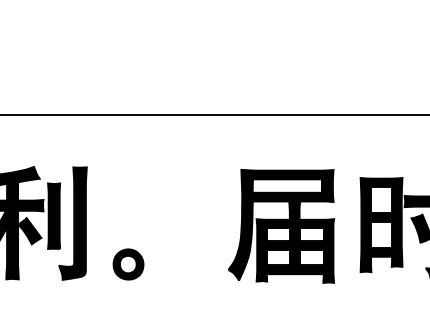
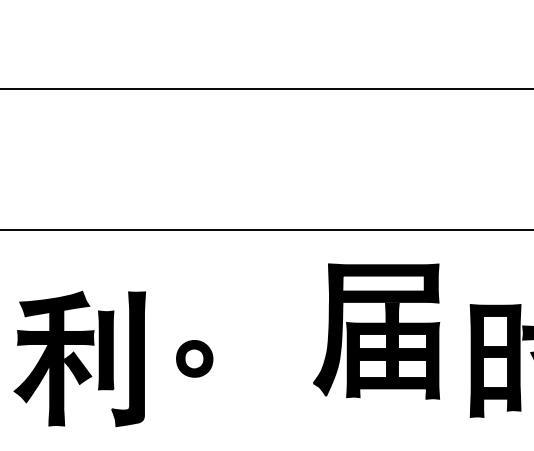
part: (281, 226) -> (376, 331), moved
part: (128, 264) -> (194, 358), moved

